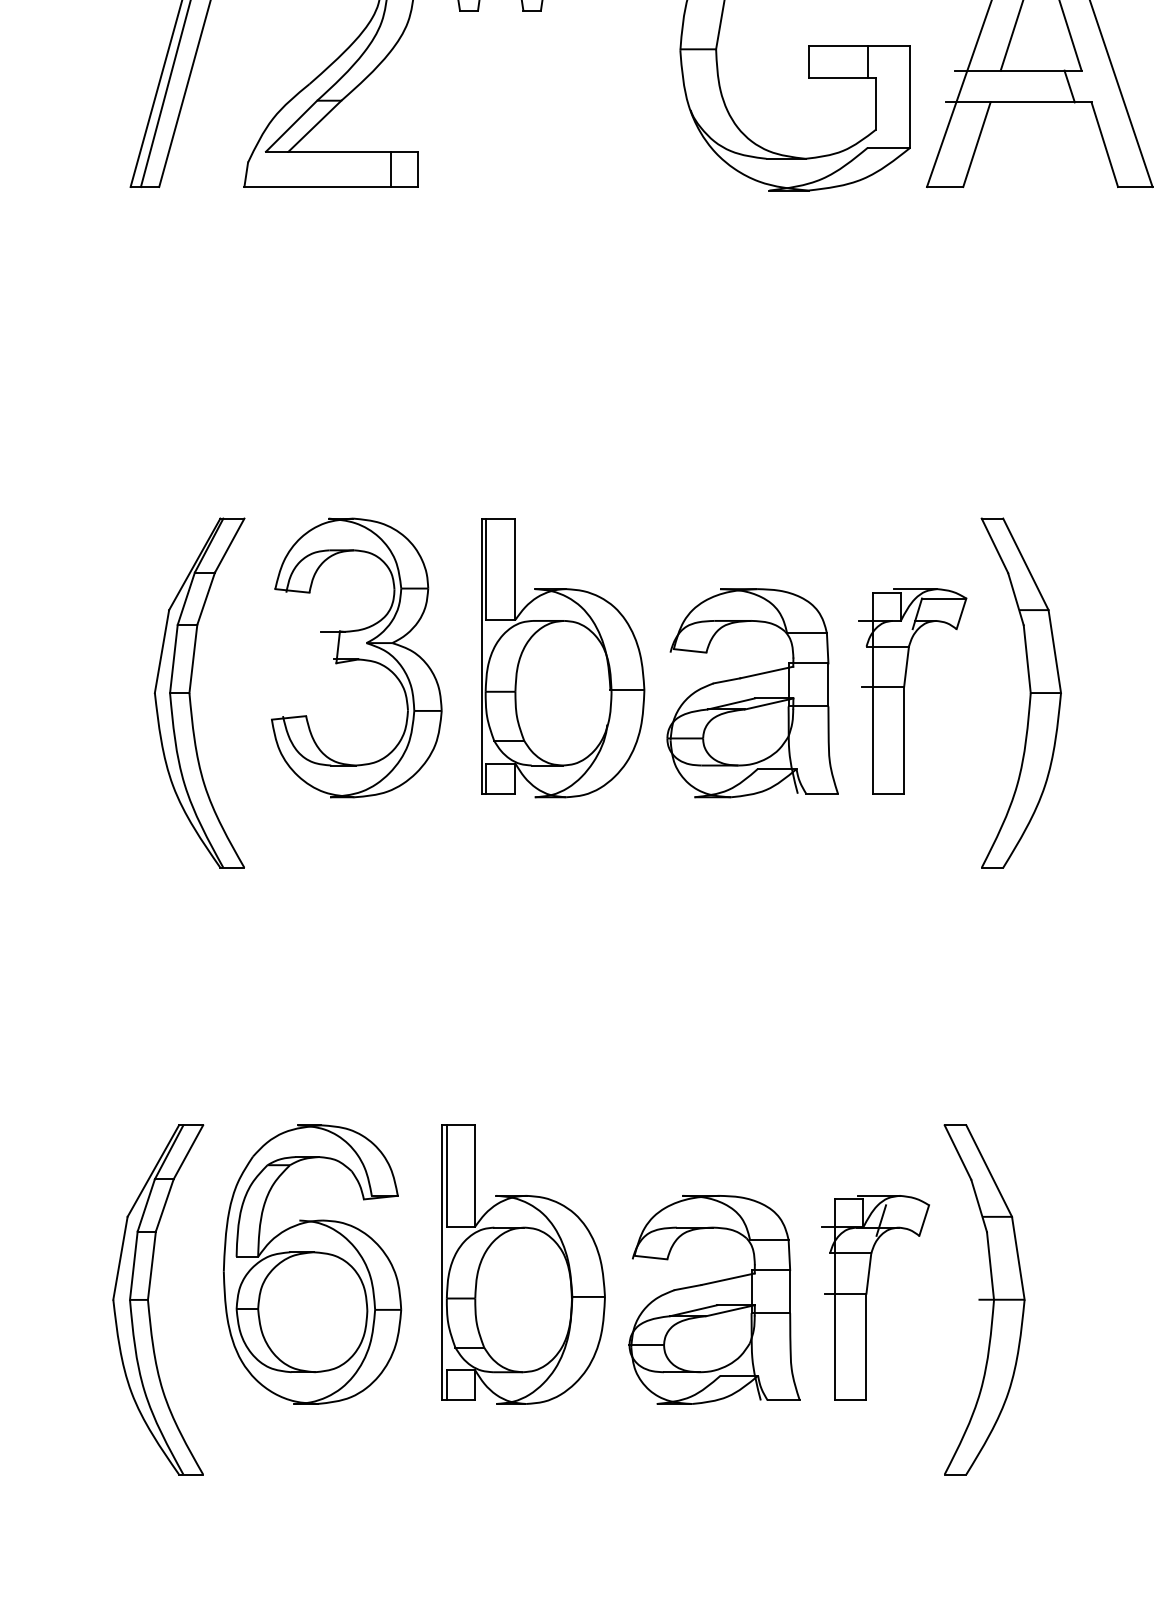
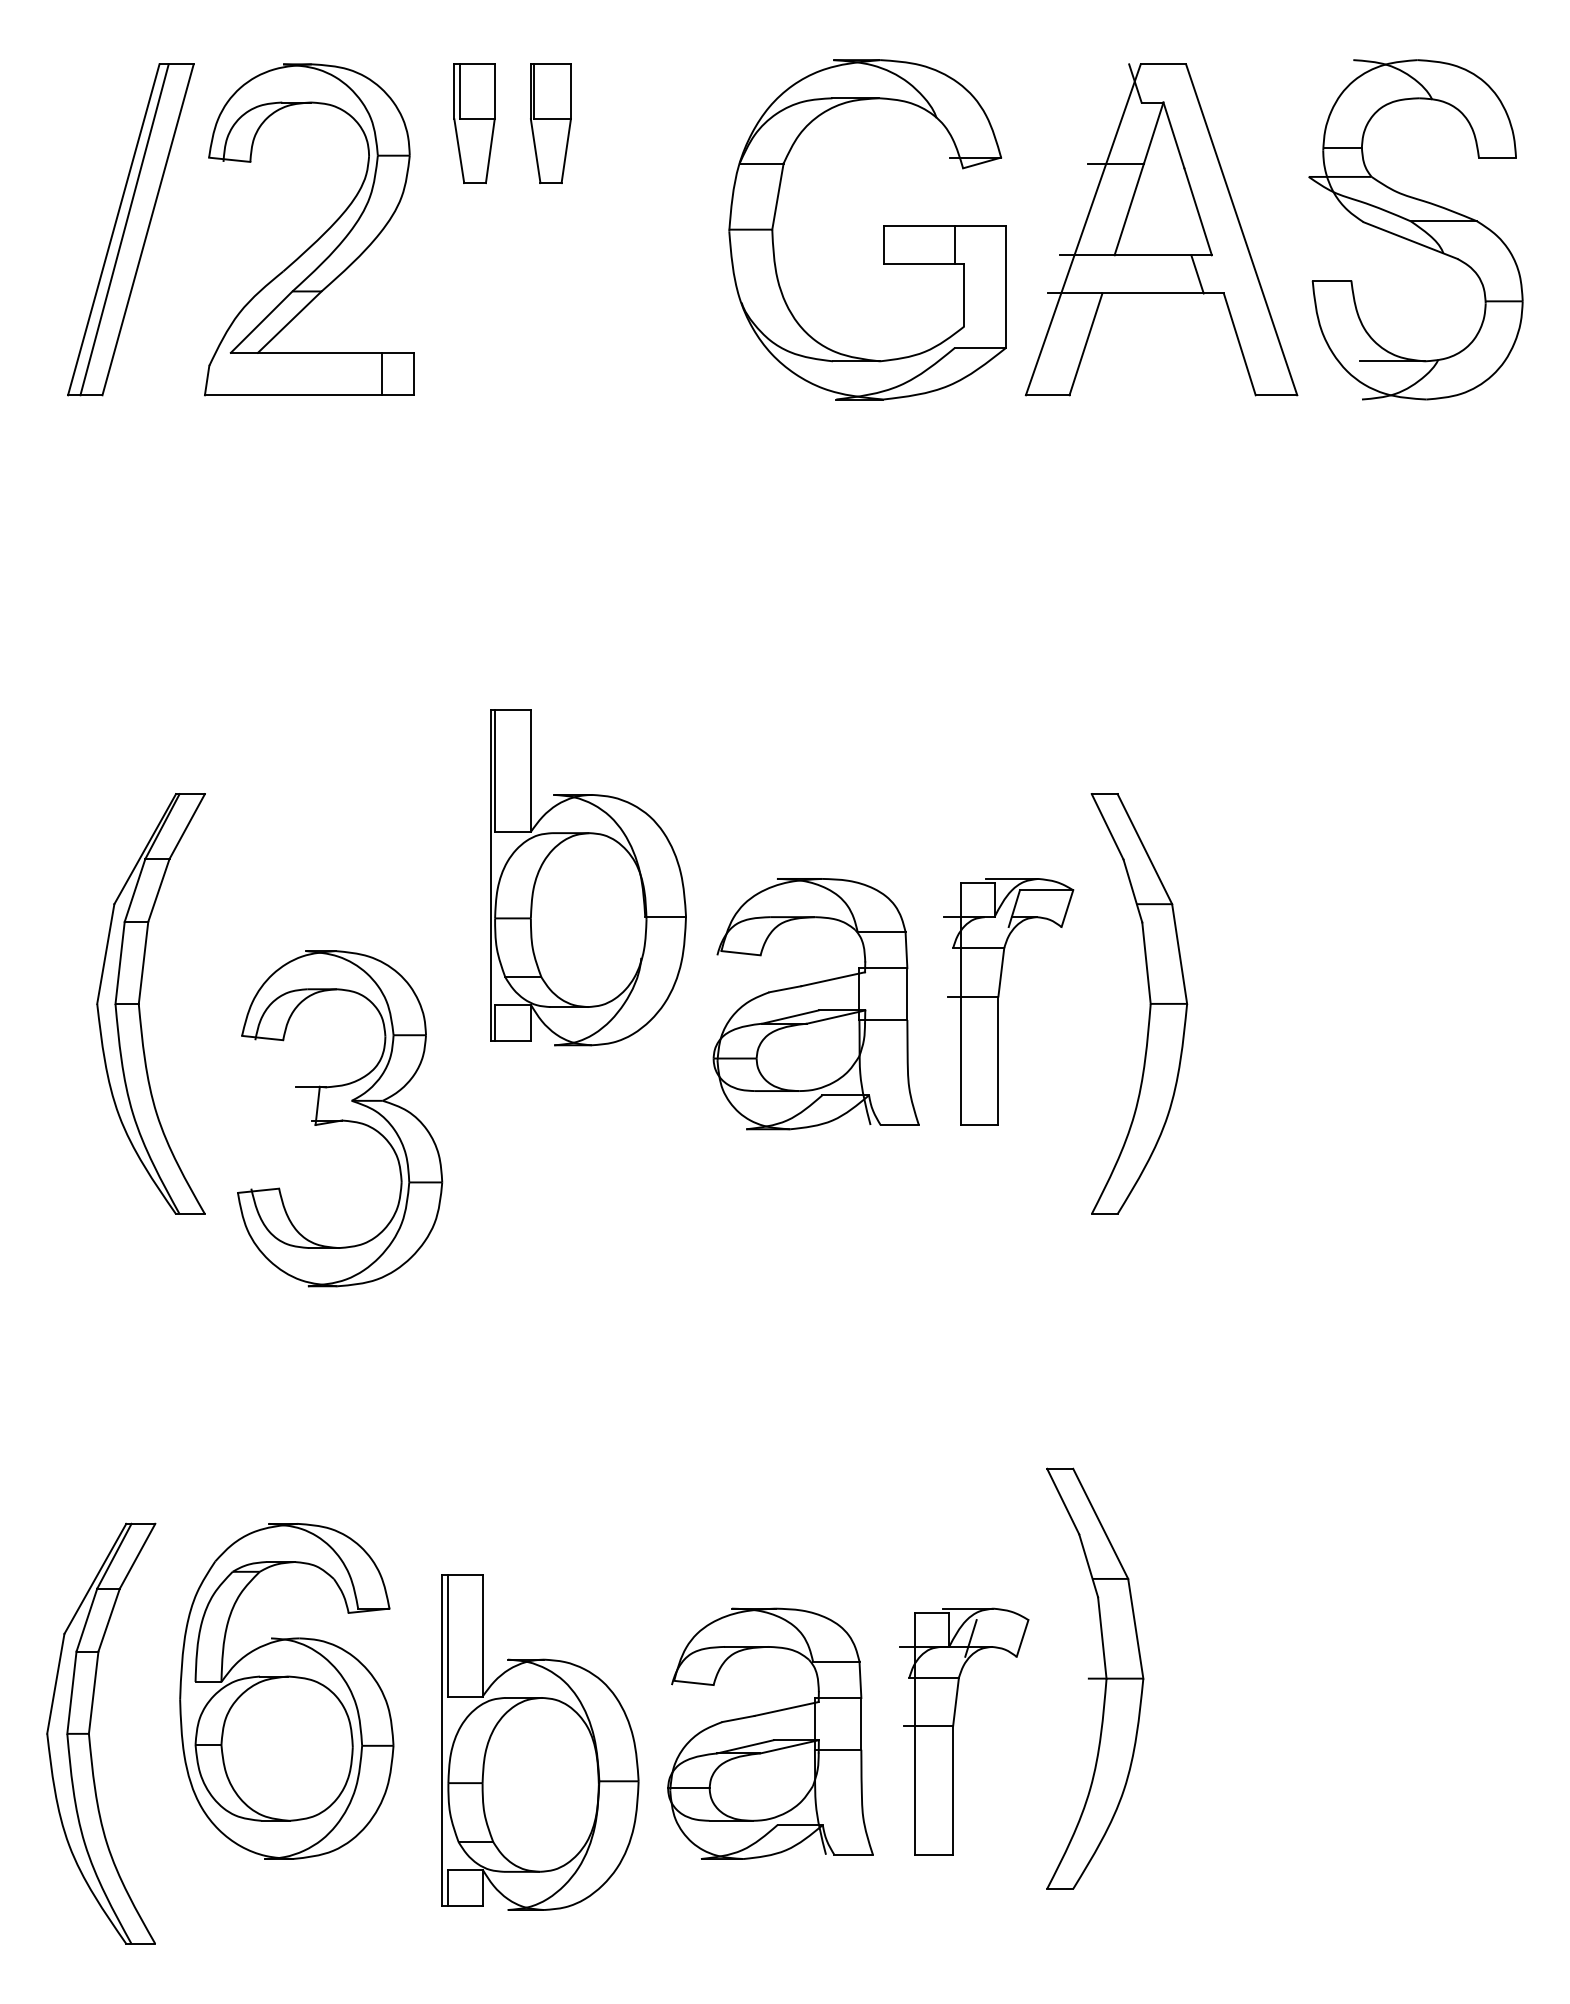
part: (357, 657) -> (340, 1118), moved
part: (563, 657) -> (588, 877), moved
part: (523, 1264) -> (540, 1742), moved
part: (984, 1299) -> (1095, 1678), moved

